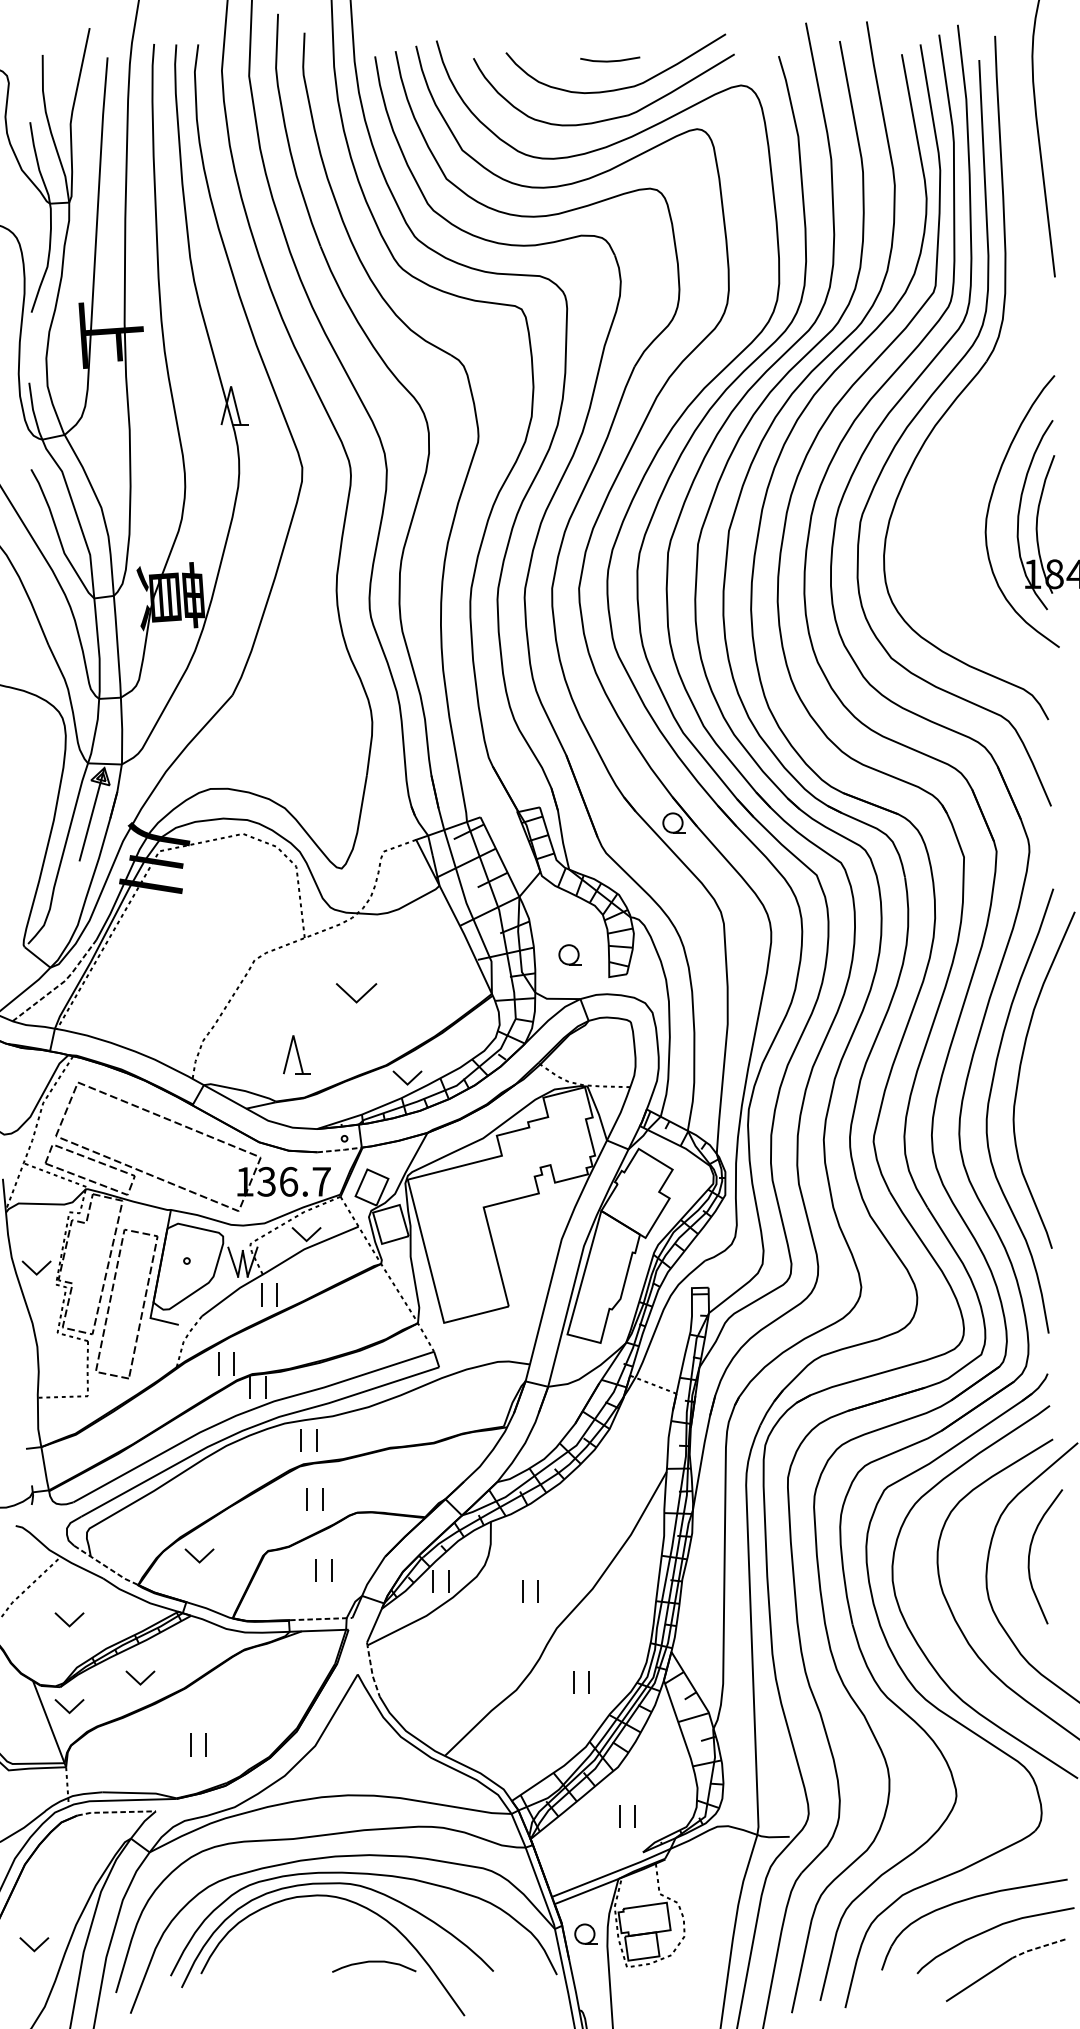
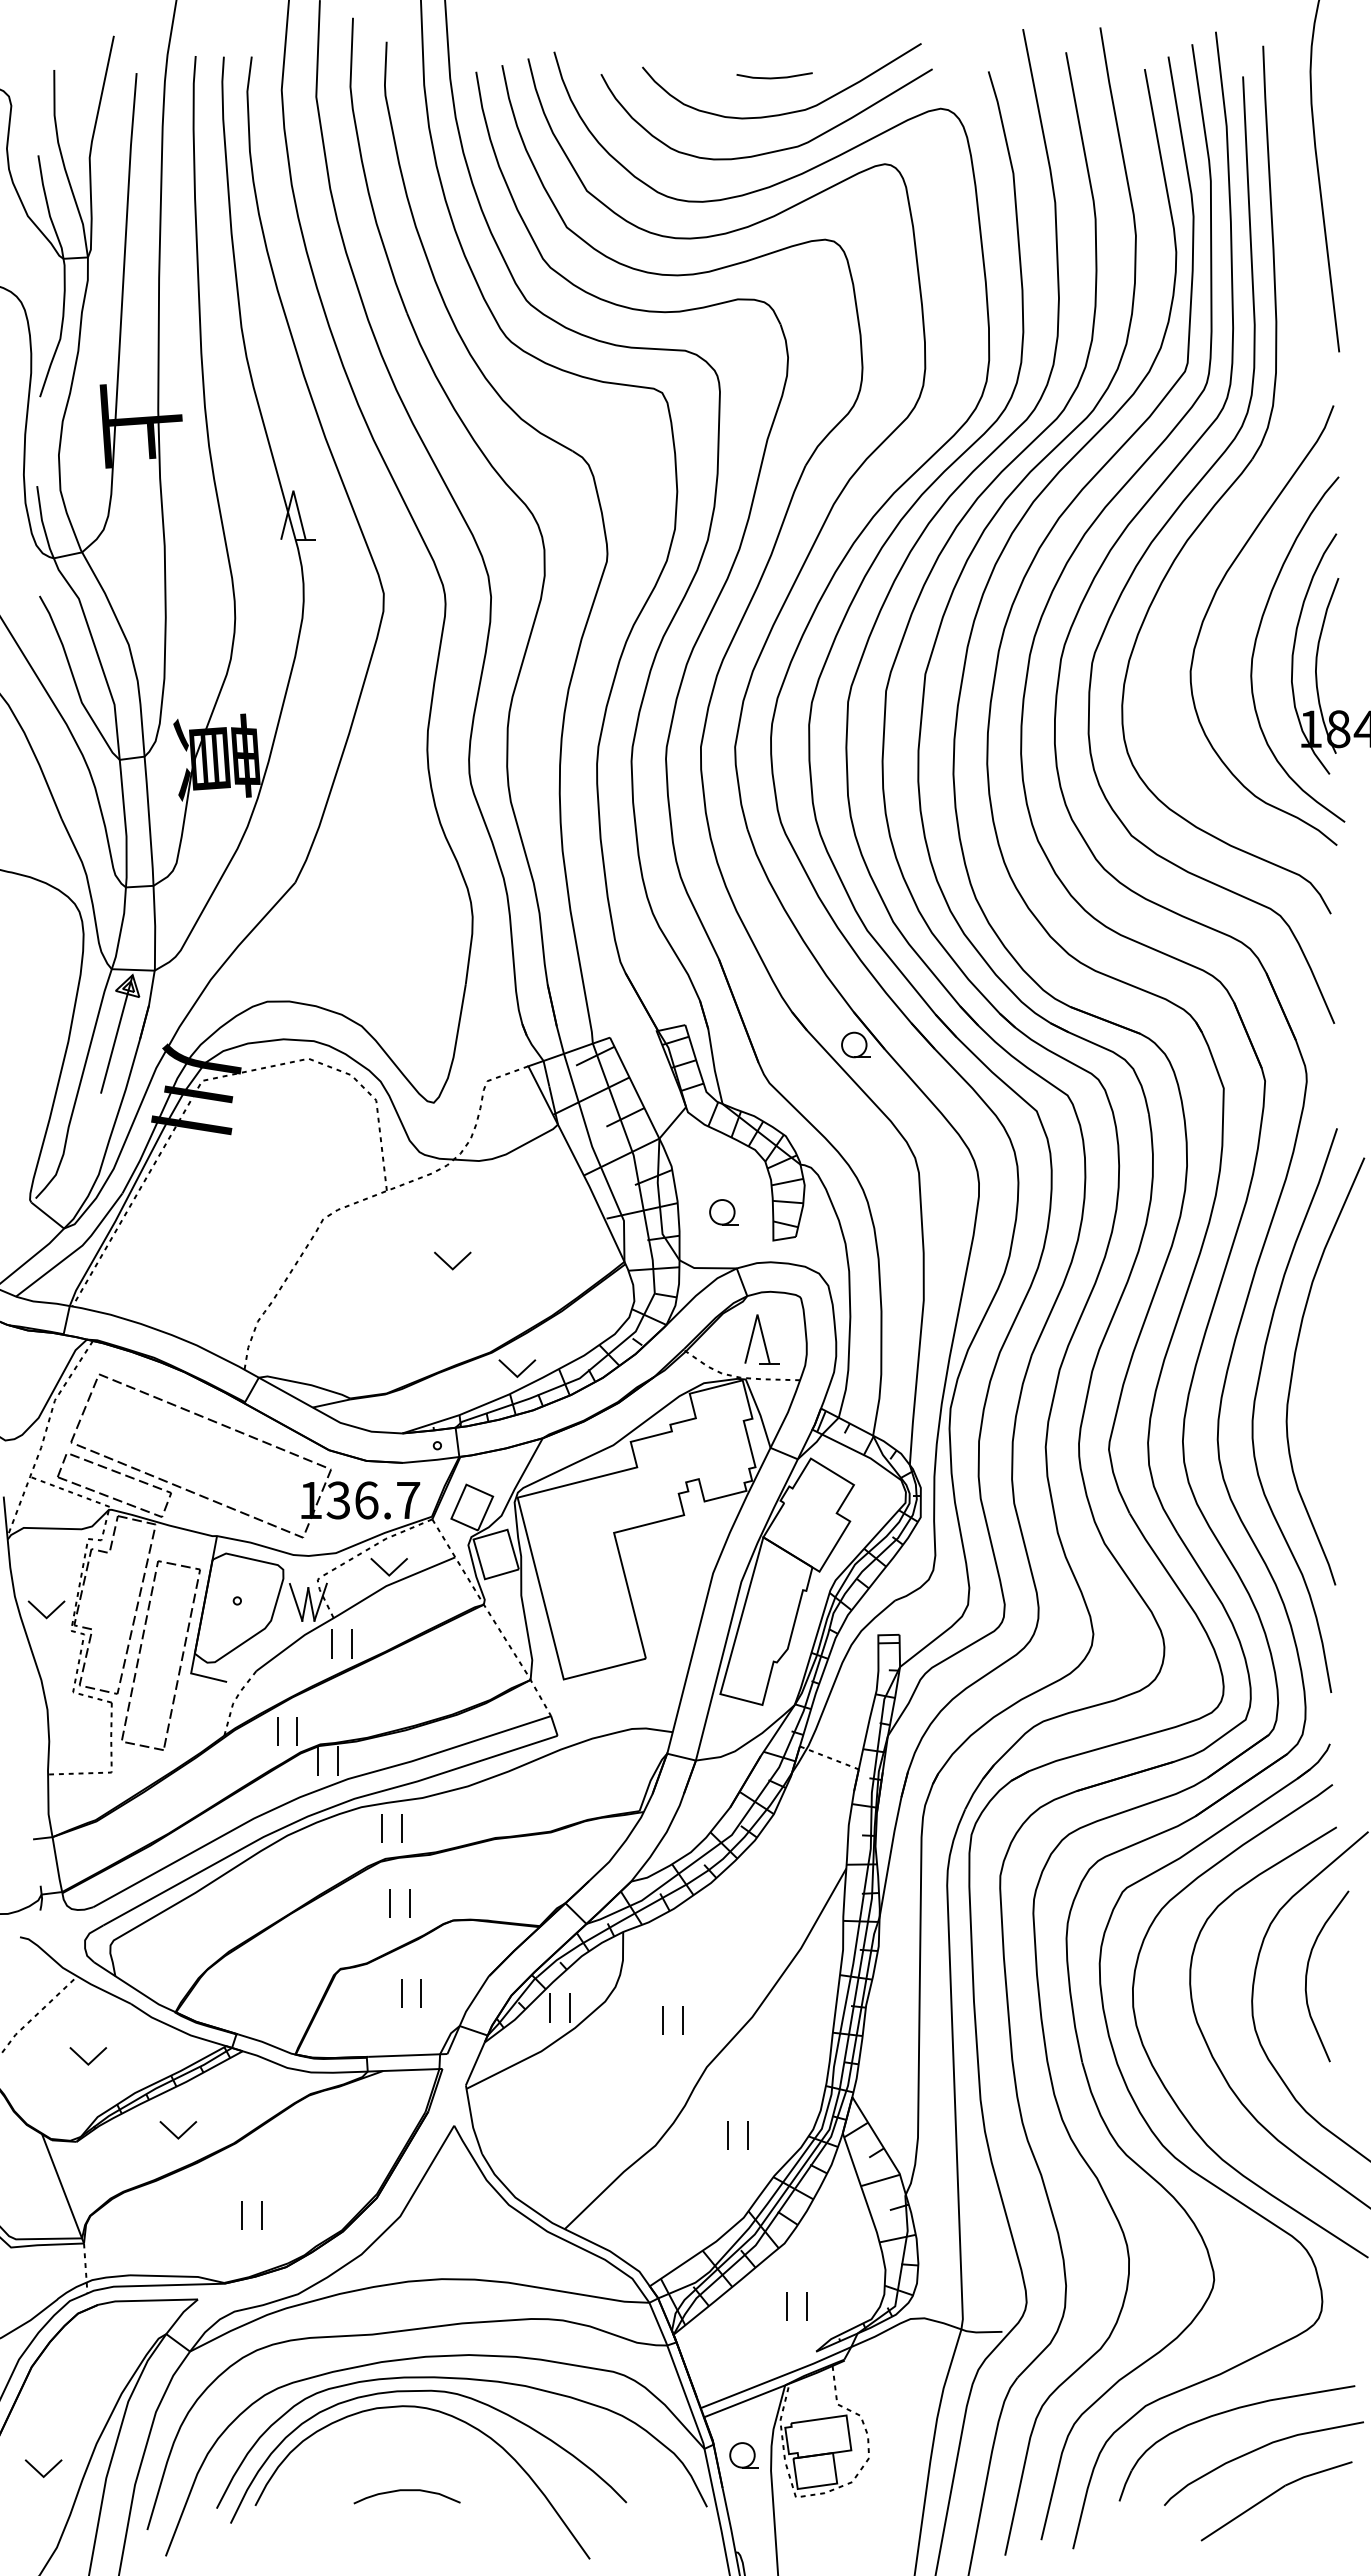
curve: (955, 472) -> (1213, 600), added
line: (61, 984) -> (77, 1249), dashed -> solid
part: (356, 992) -> (452, 1260), size x0.71
part: (296, 1055) -> (761, 1339), moved
line: (340, 1150) -> (432, 1460), dashed -> solid
part: (199, 1556) -> (253, 1975), removed
line: (105, 1566) -> (134, 1988), dashed -> solid
line: (320, 1619) -> (407, 2055), dashed -> solid
line: (371, 1669) -> (471, 2119), dashed -> solid
part: (69, 1706) -> (88, 2166), removed
line: (116, 1812) -> (147, 2300), dashed -> solid
line: (1037, 1948) -> (1317, 2473), dashed -> solid
curve: (373, 1962) -> (406, 2491), moved

